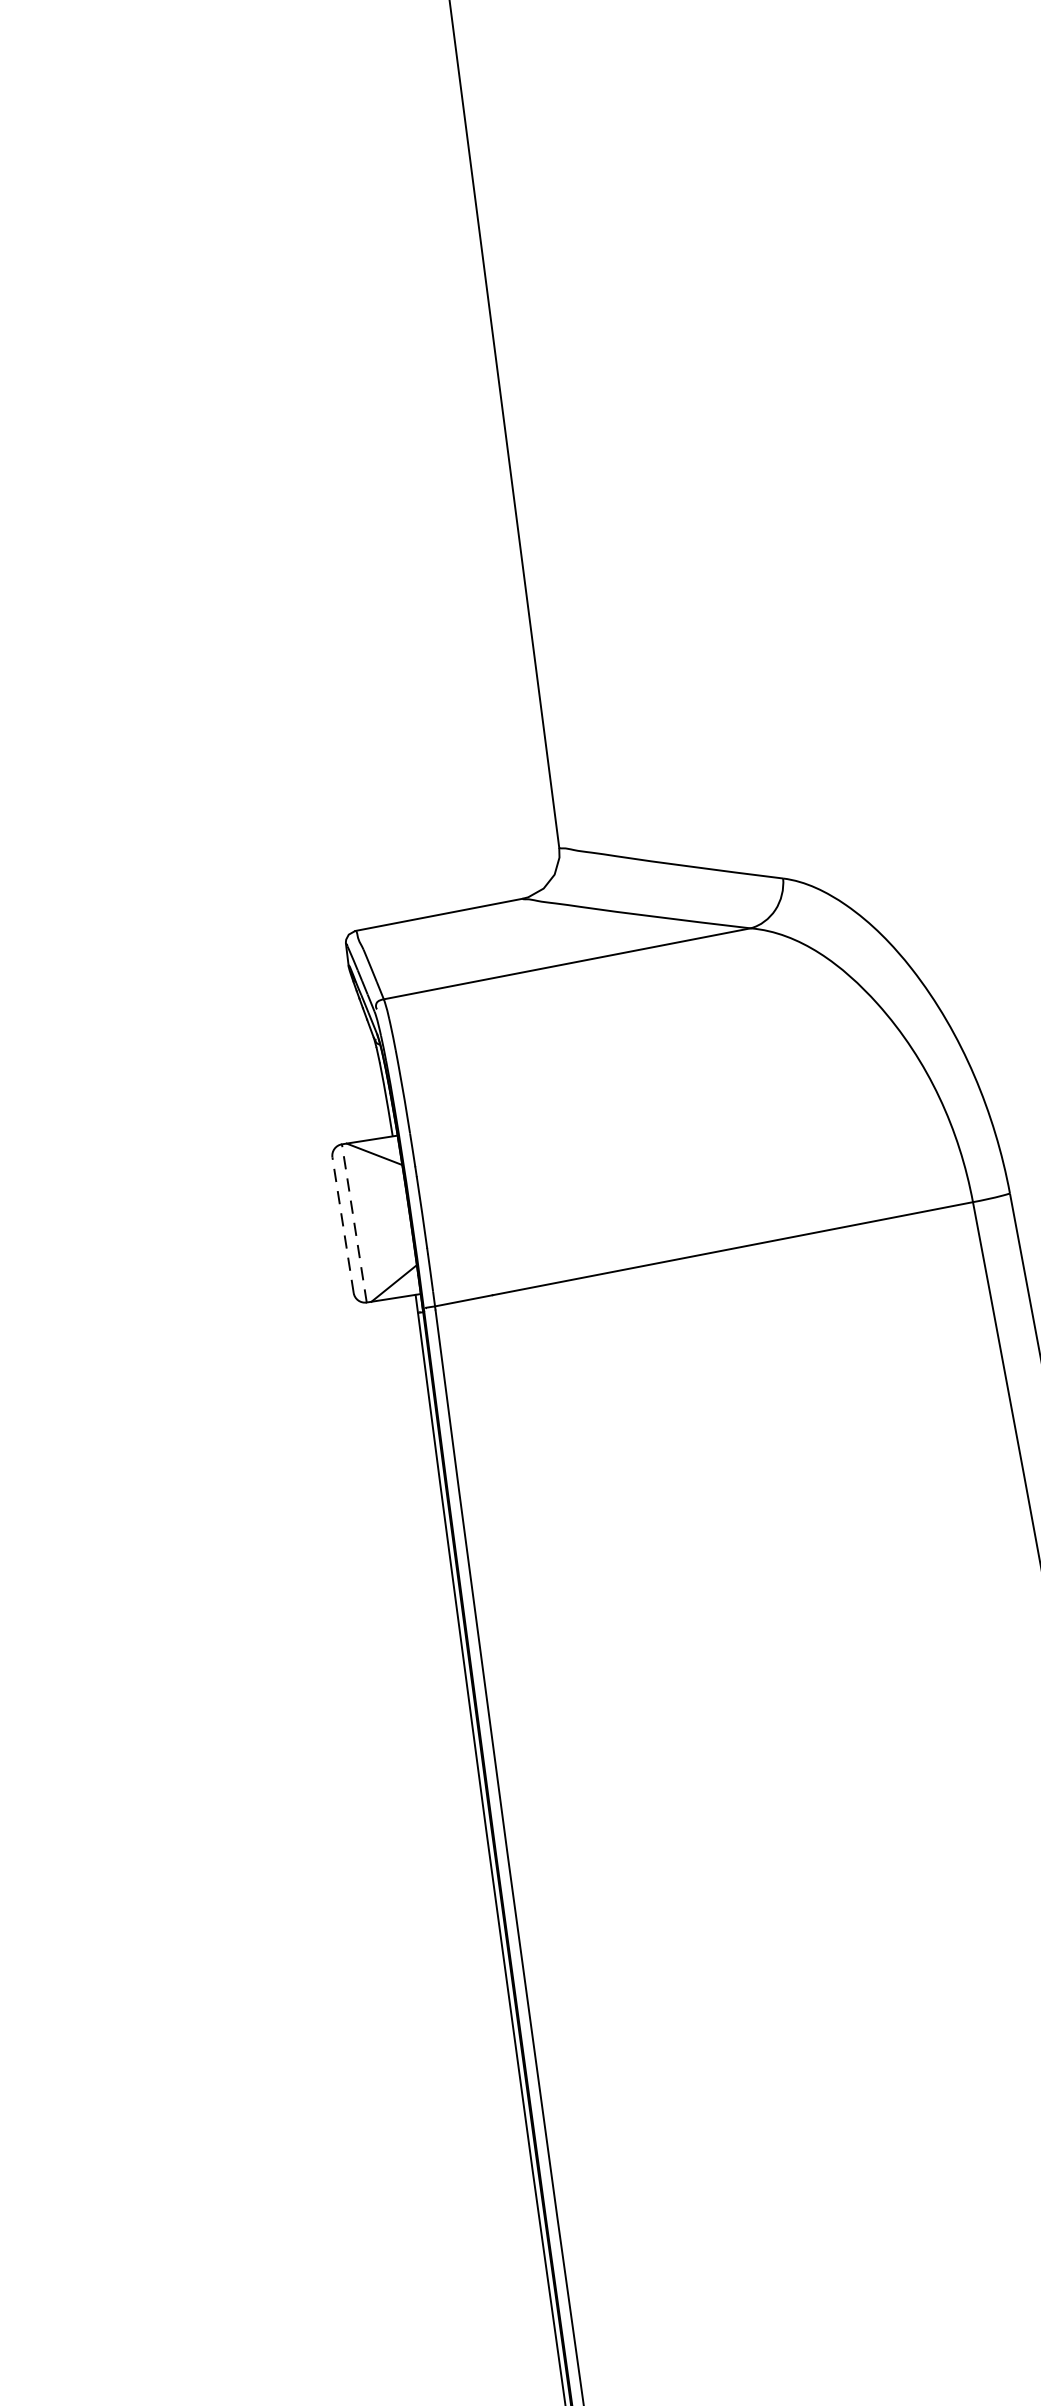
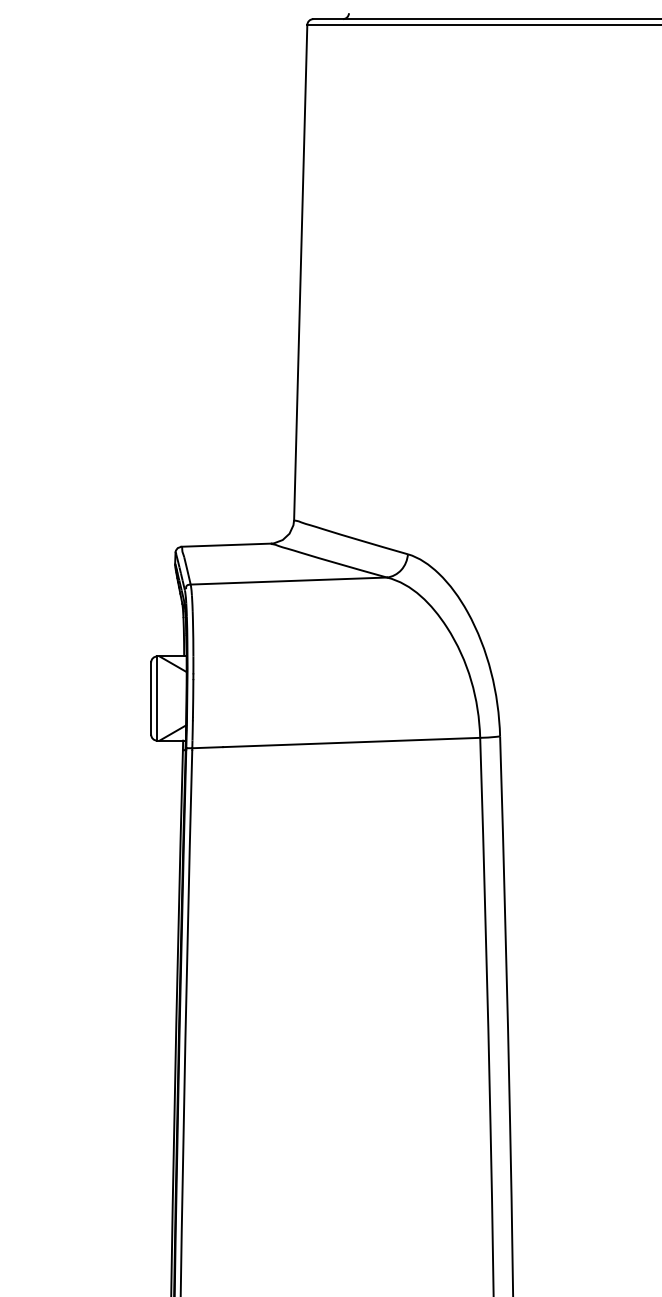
line: (354, 1223) -> (157, 698), dashed -> solid
line: (343, 1224) -> (151, 698), dashed -> solid

